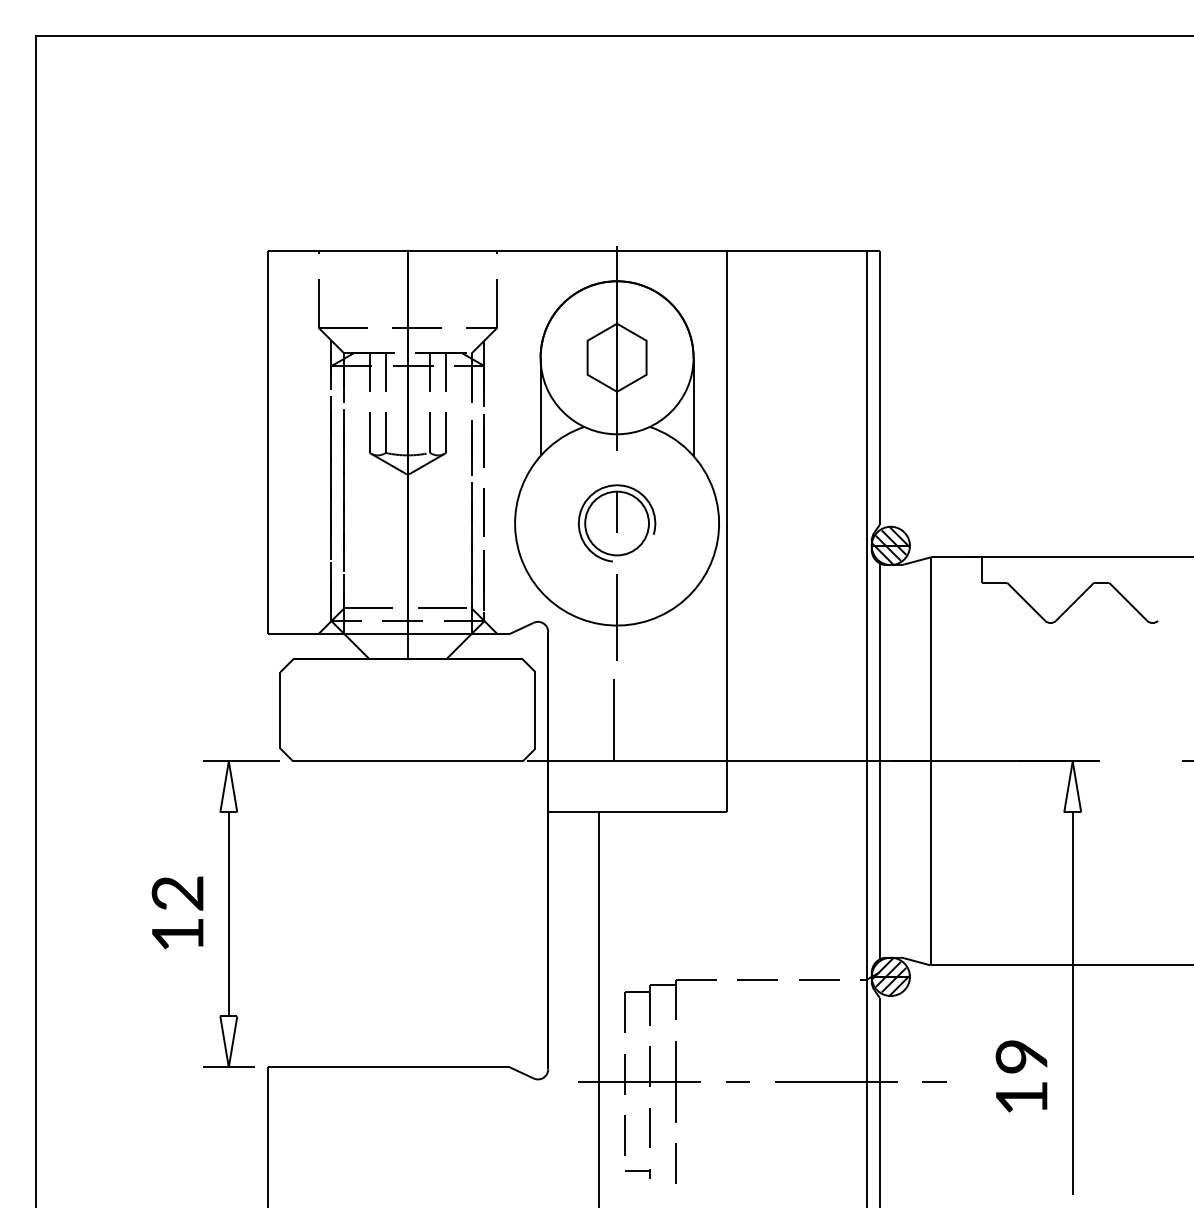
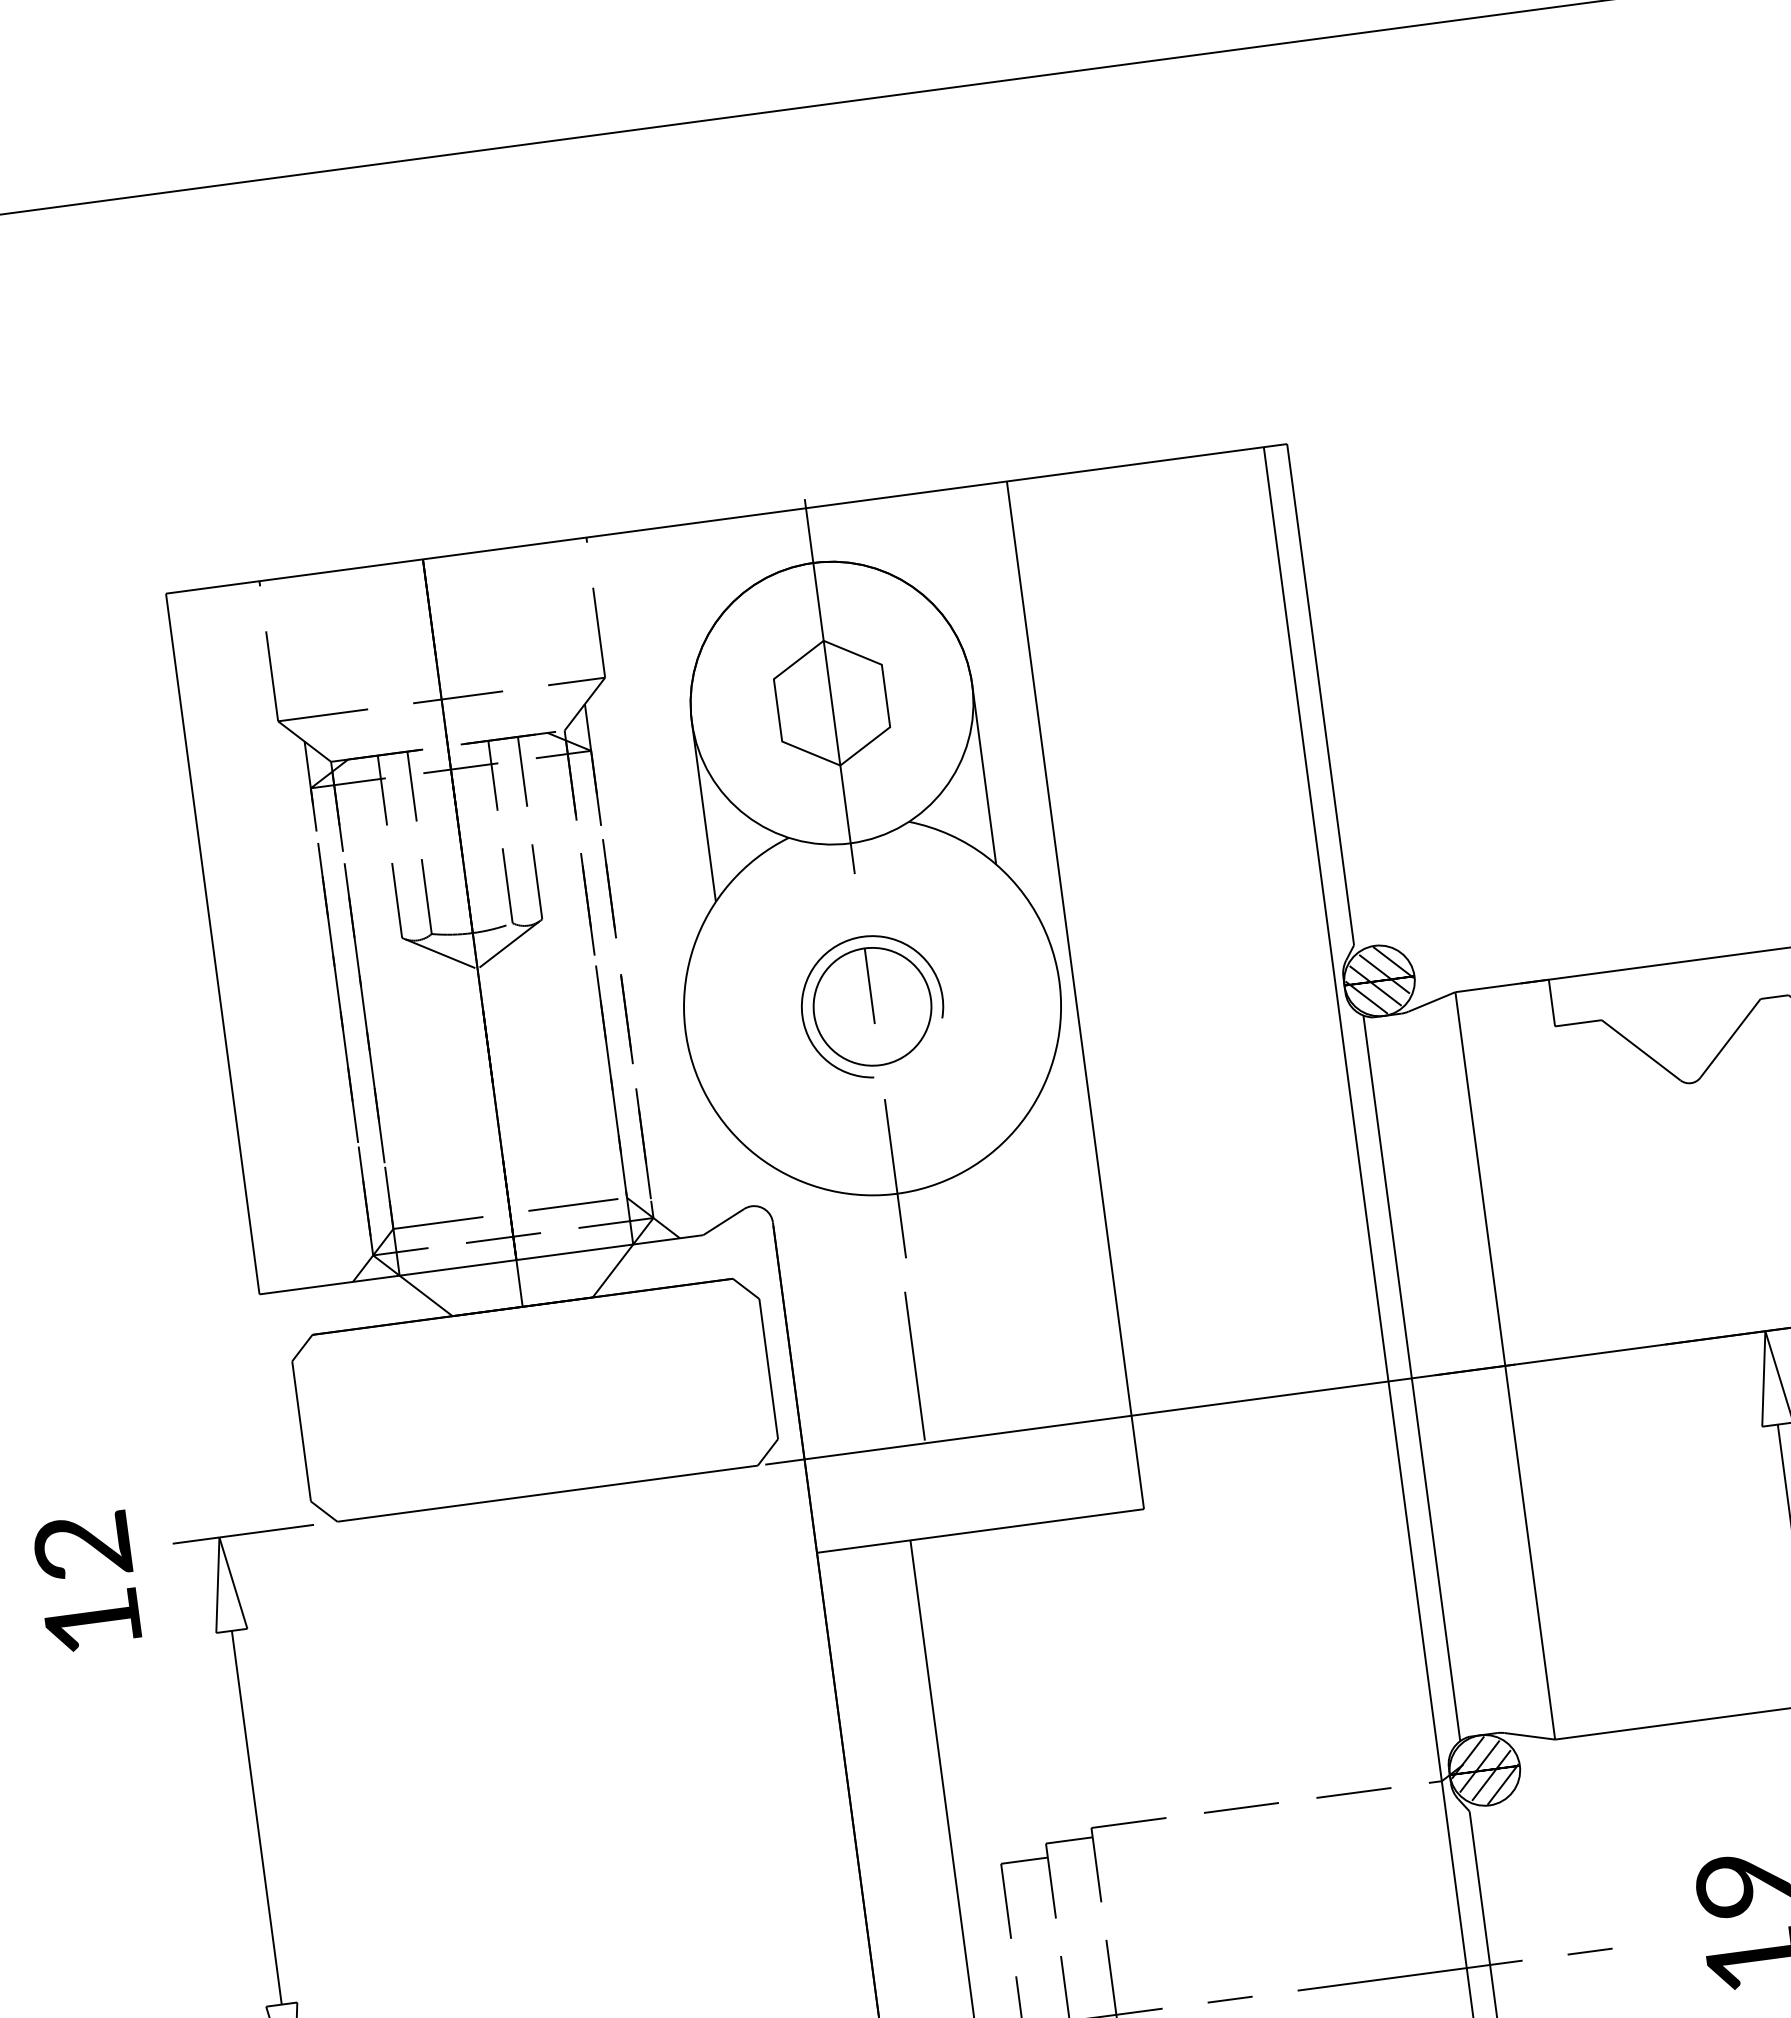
text: (177, 912) -> (86, 1581), moved

